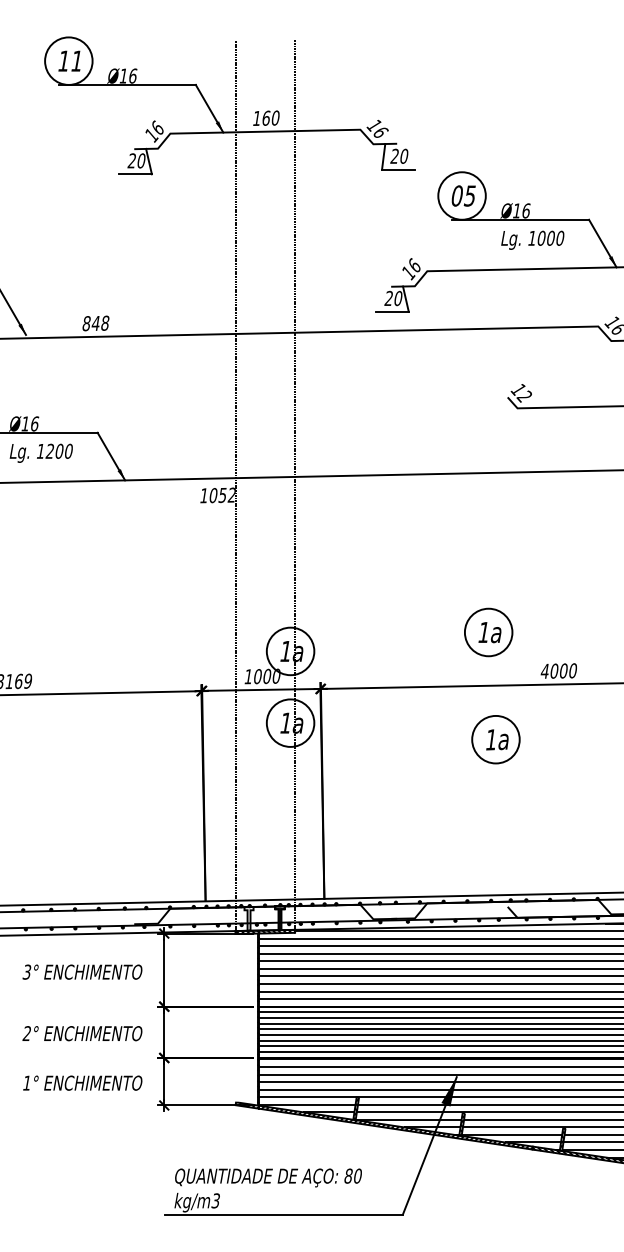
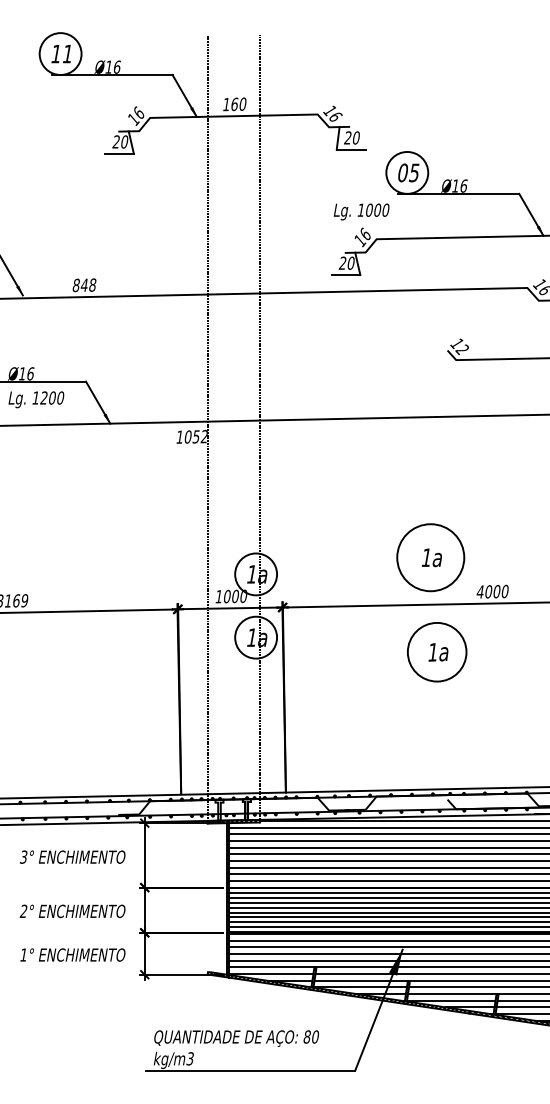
text: (532, 239) -> (361, 211), moved
circle: (488, 632) -> (430, 557), size x1.6
circle: (496, 739) -> (437, 652), size x1.4

